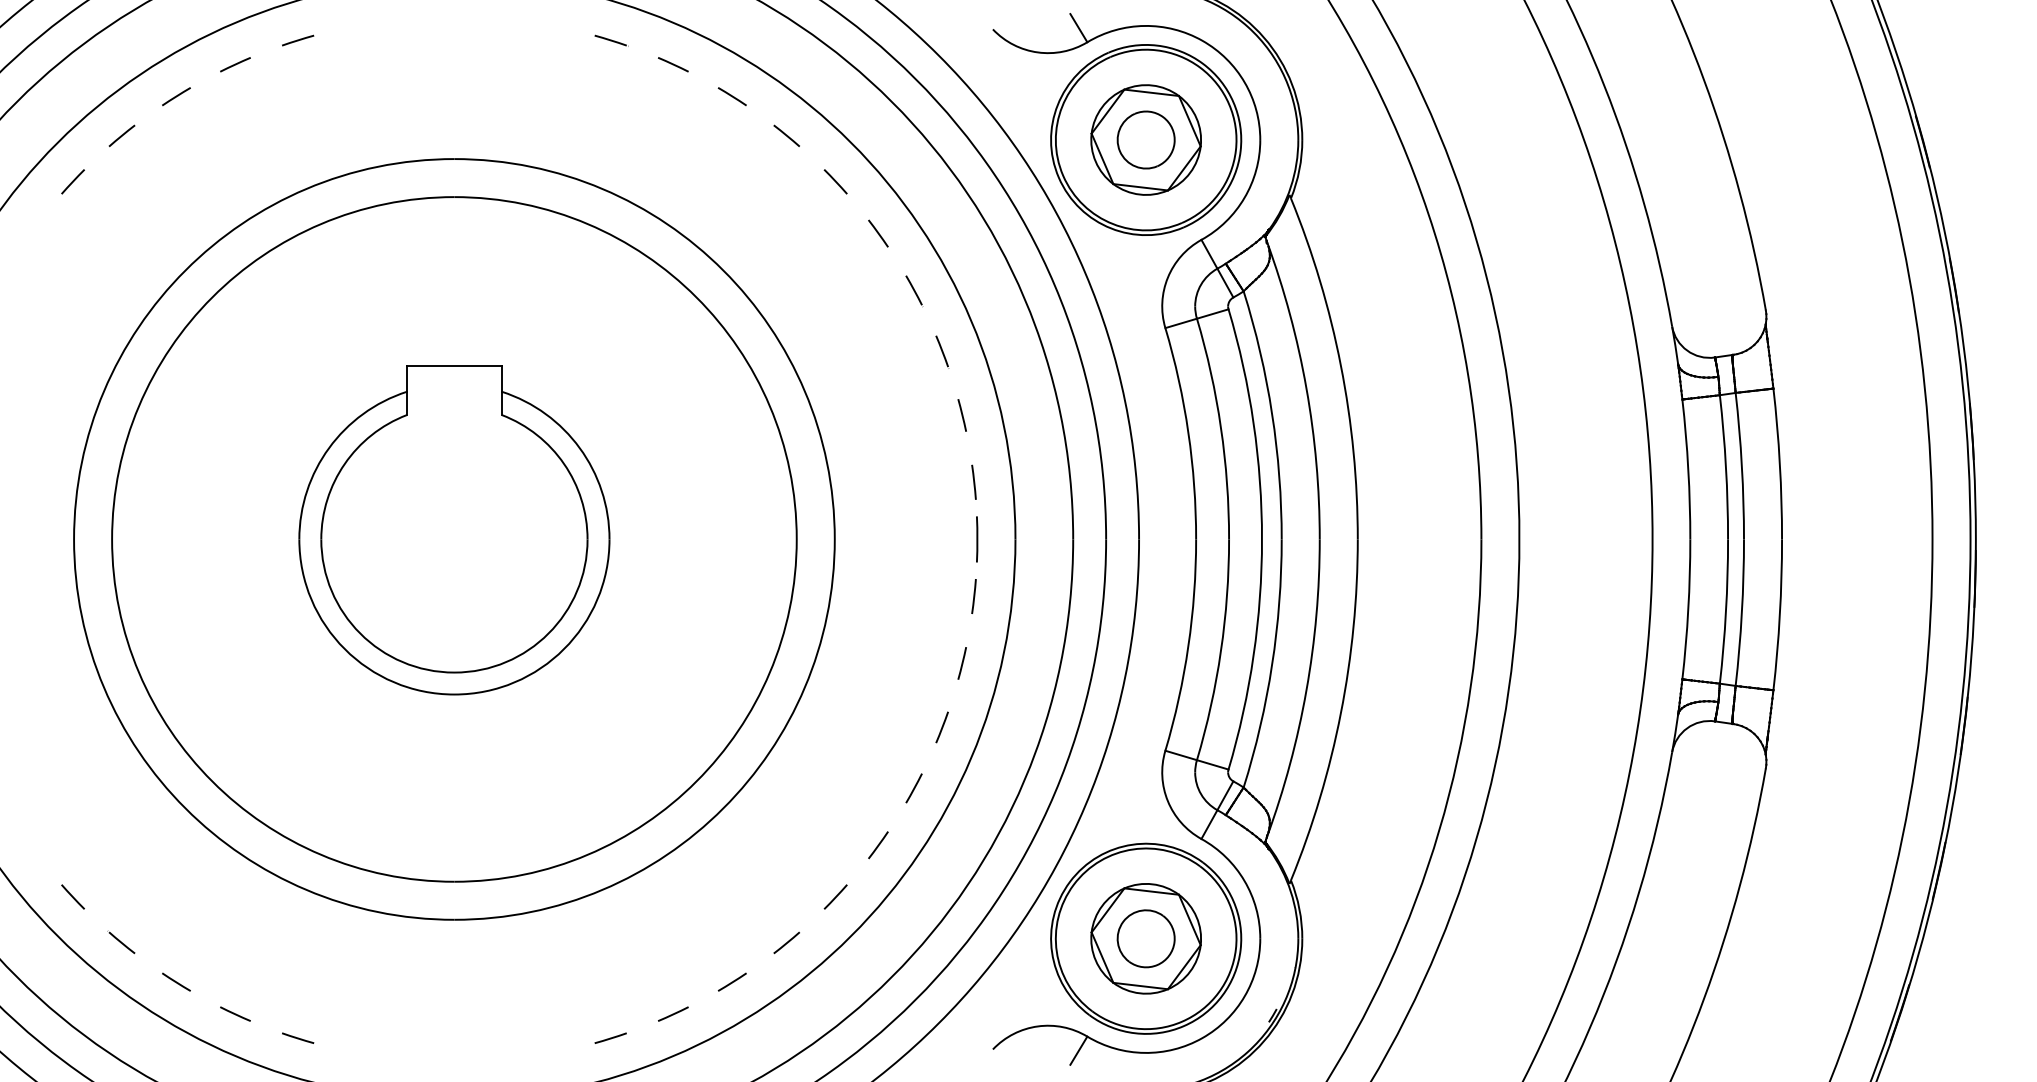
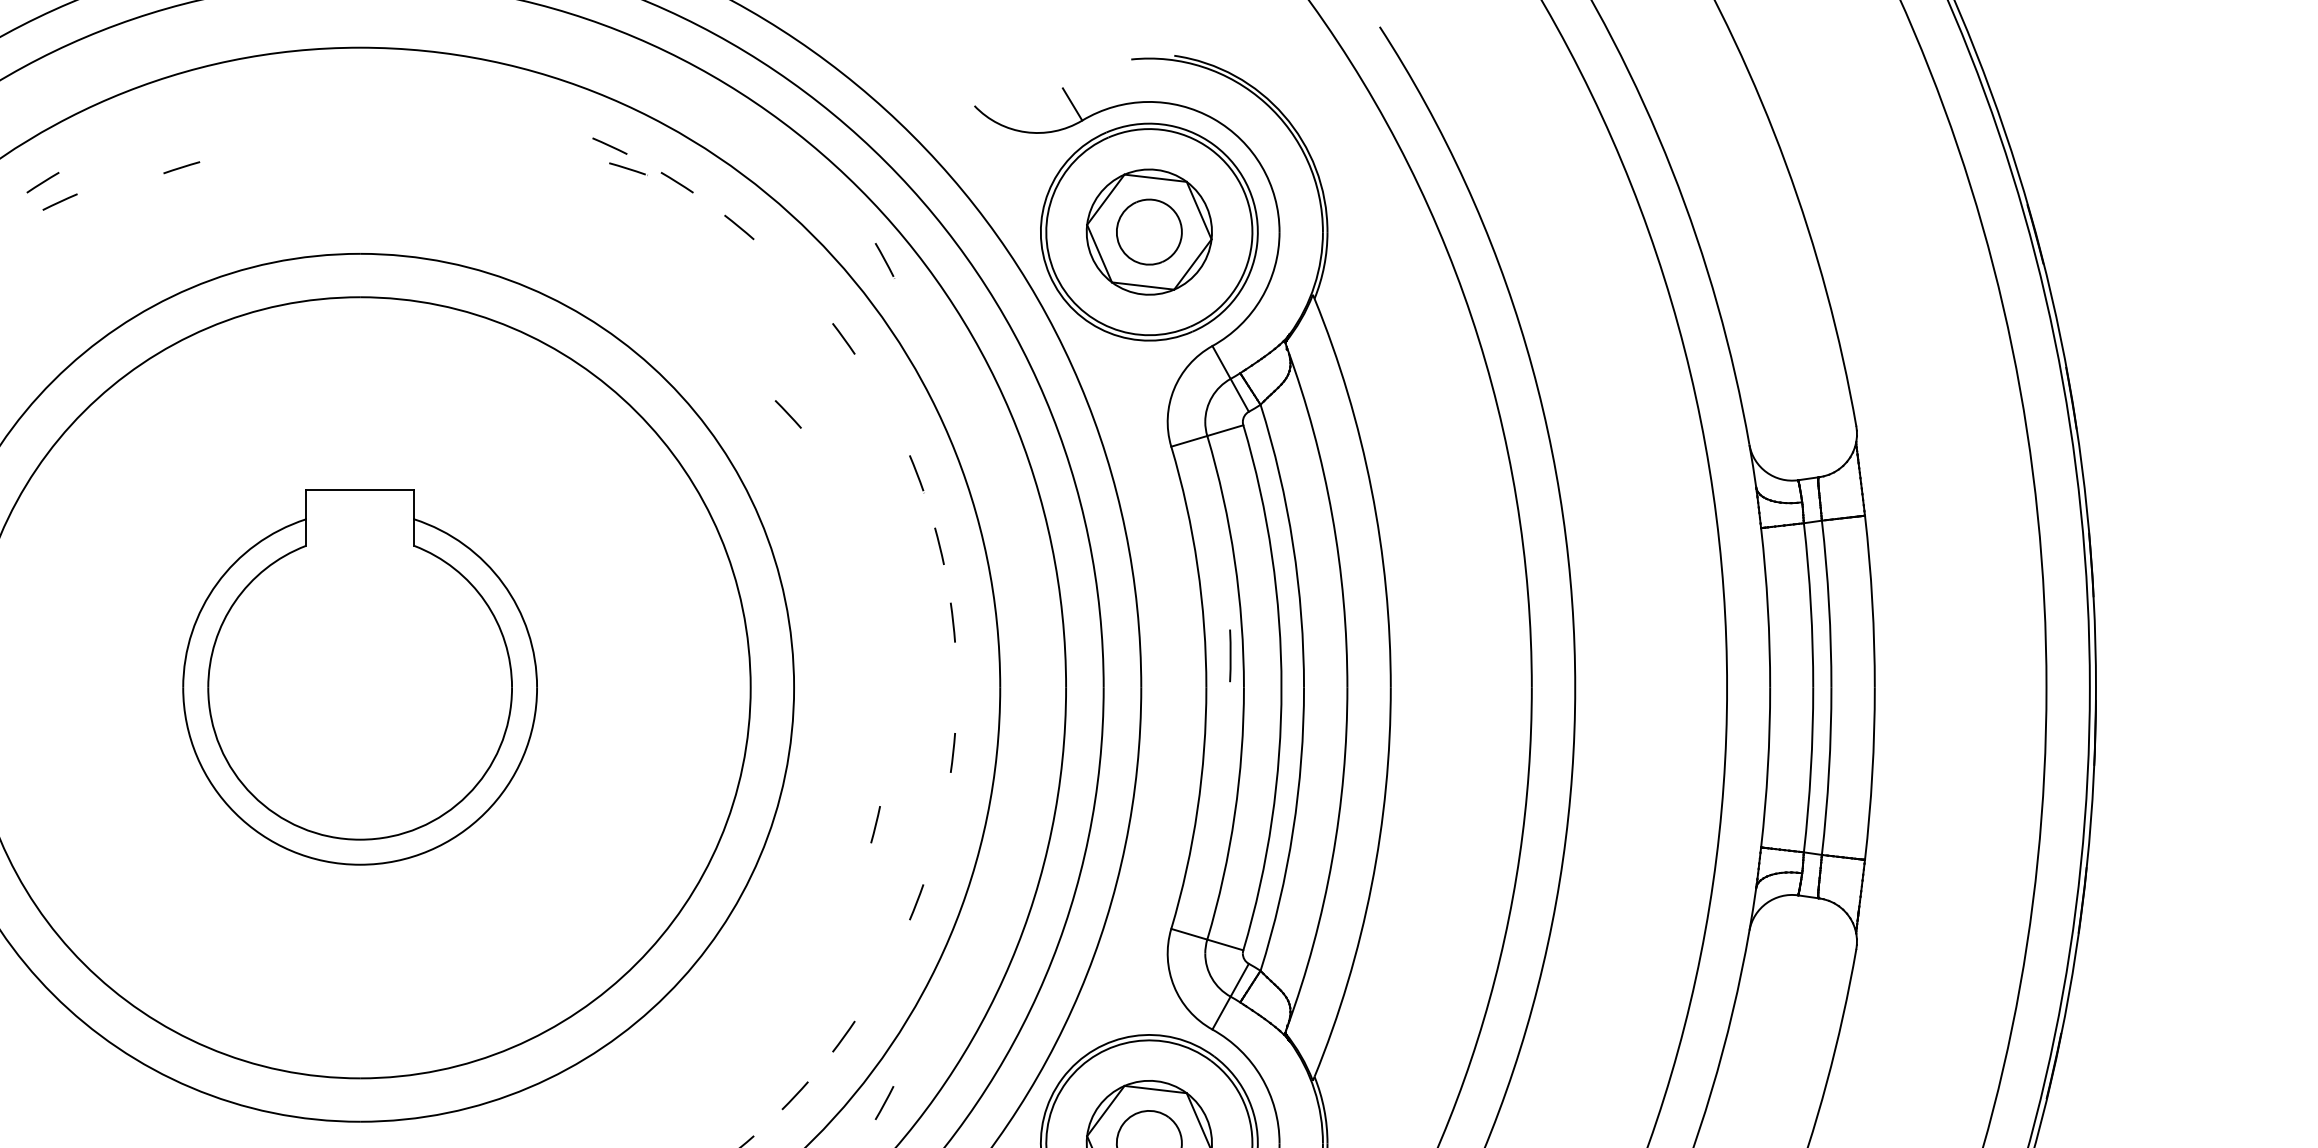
line: (298, 40) -> (182, 167), moved
line: (611, 40) -> (628, 168), moved
line: (235, 64) -> (60, 201), moved
line: (835, 181) -> (788, 414), moved
line: (914, 291) -> (885, 261), moved
line: (977, 539) -> (1230, 655), moved
line: (961, 663) -> (874, 824), moved
line: (913, 788) -> (883, 1103), moved

